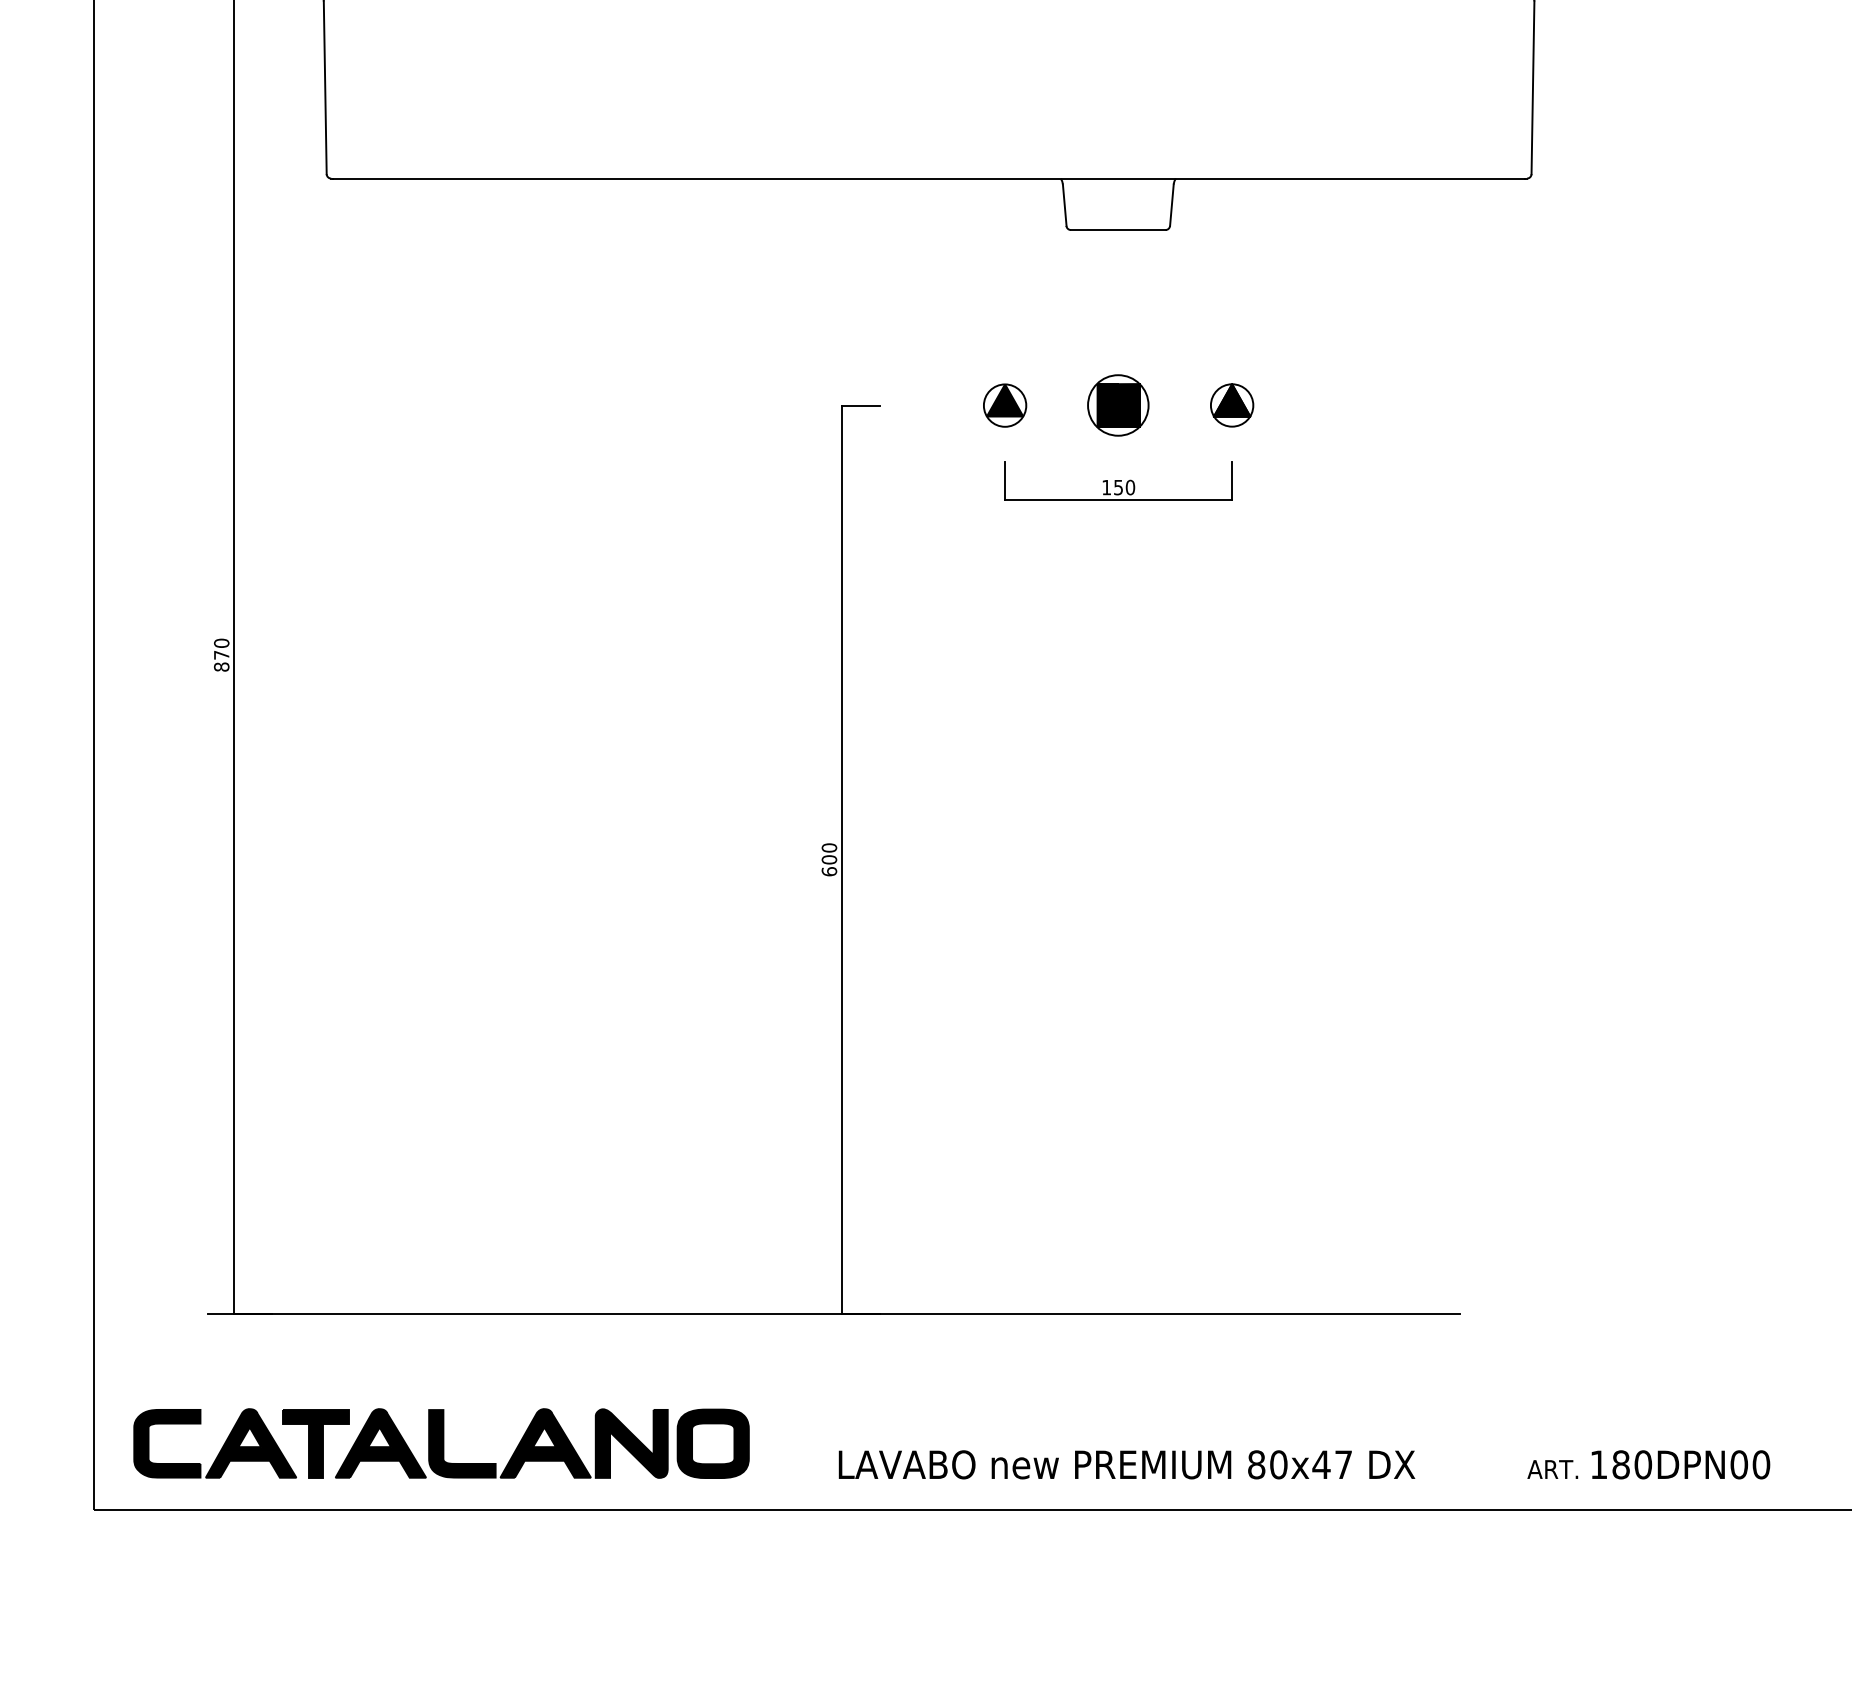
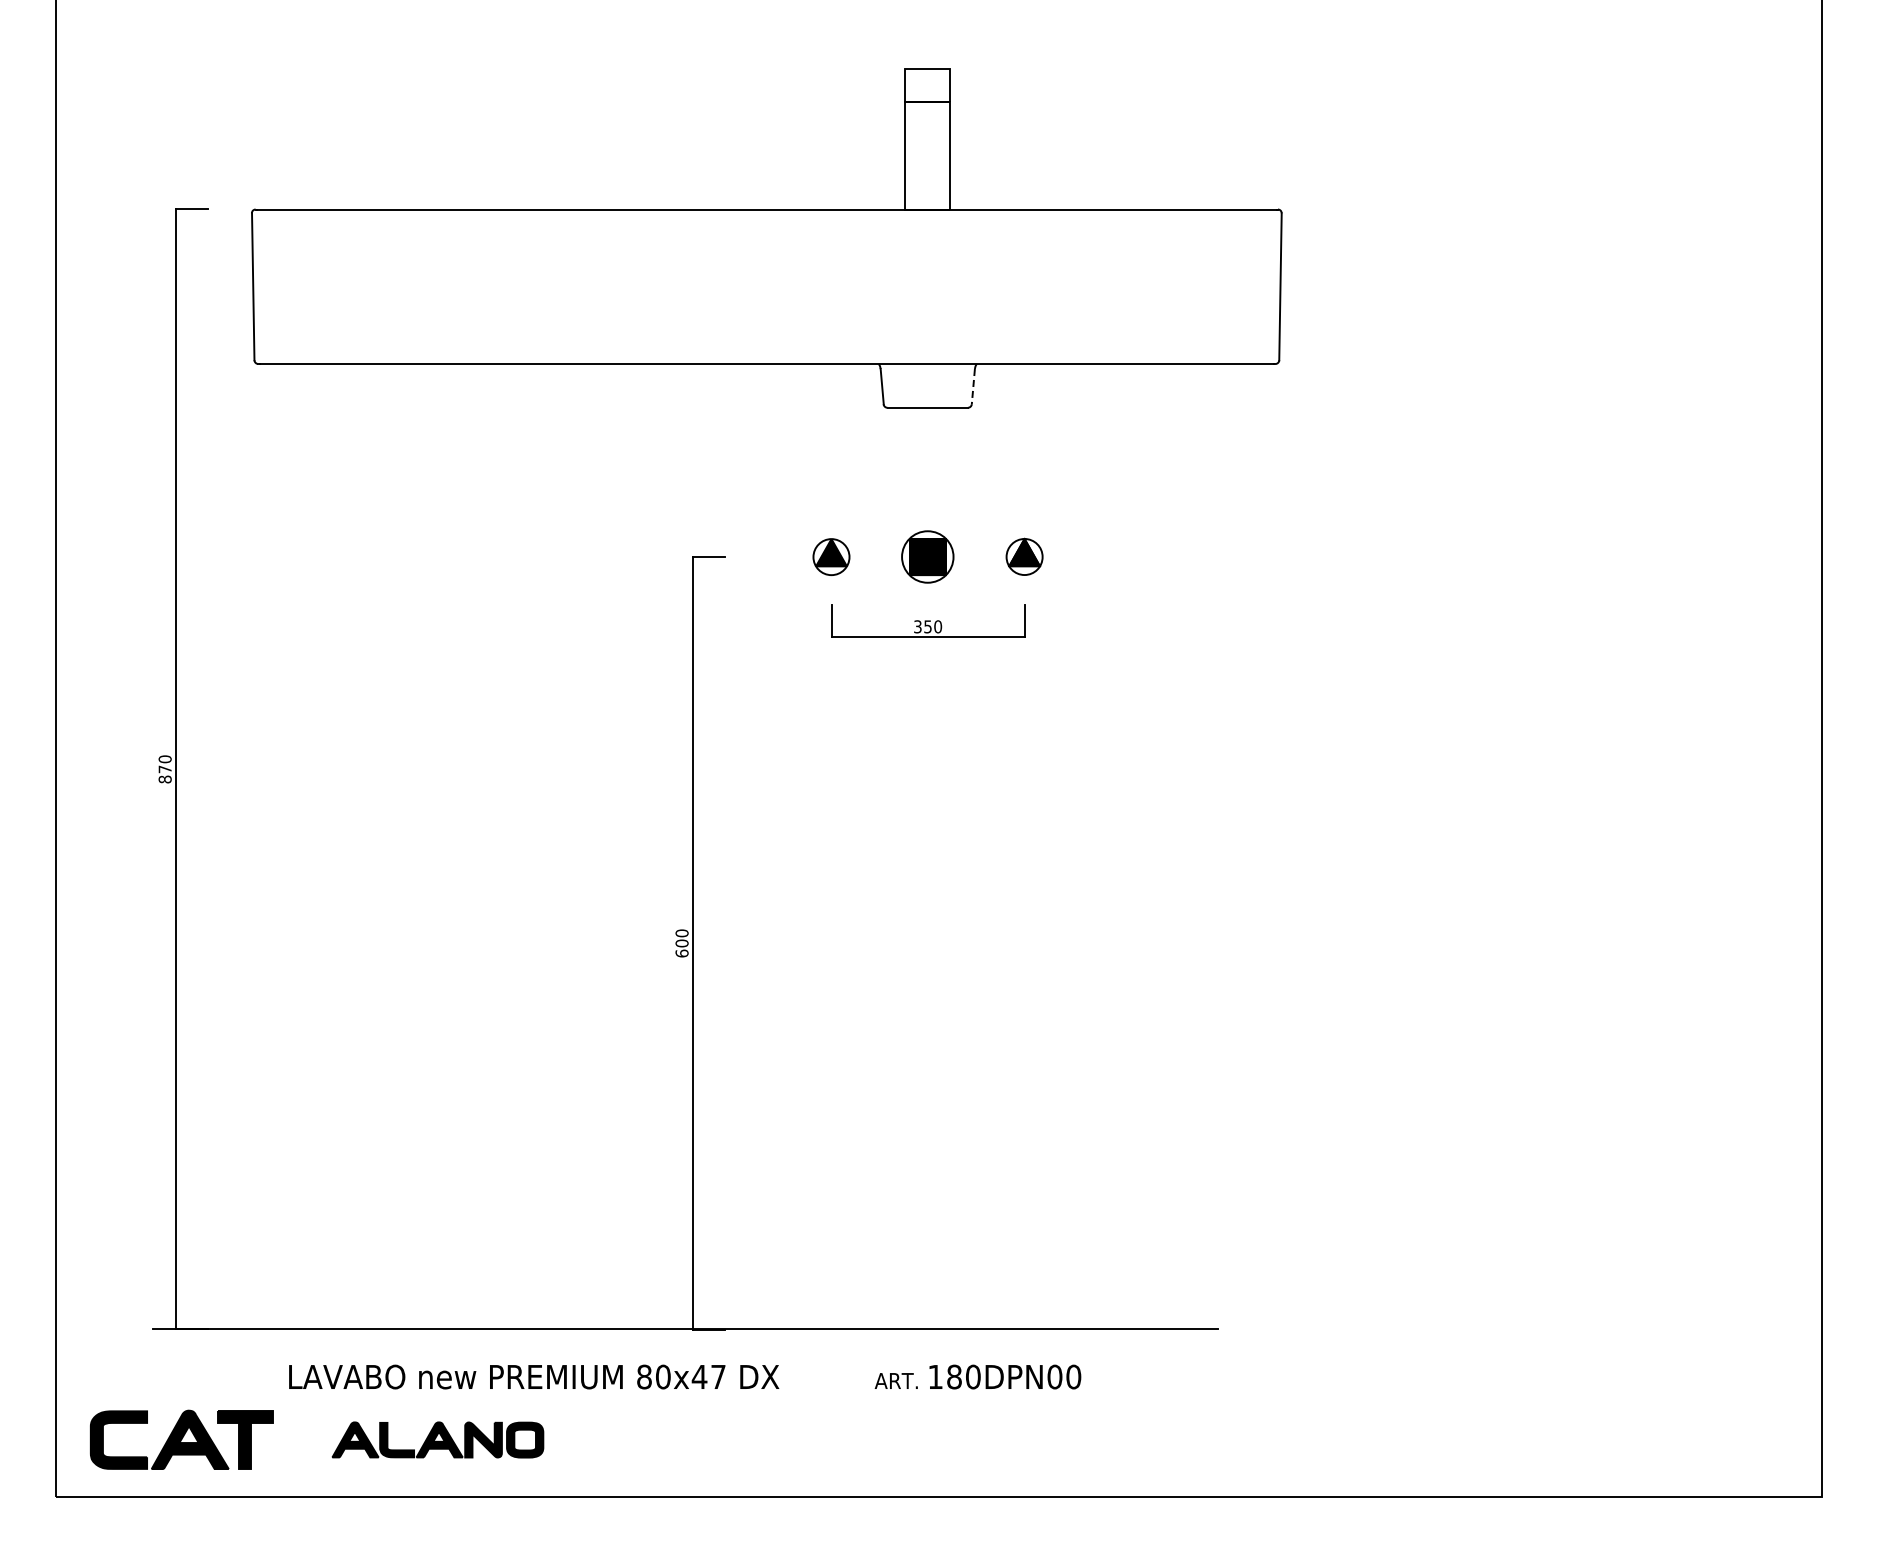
line: (1172, 205) -> (973, 386), solid -> dashed
text: (1106, 487) -> (917, 626), 150 -> 350
part: (541, 1443) -> (437, 1439), size x0.6
text: (1304, 1464) -> (685, 1376), moved

